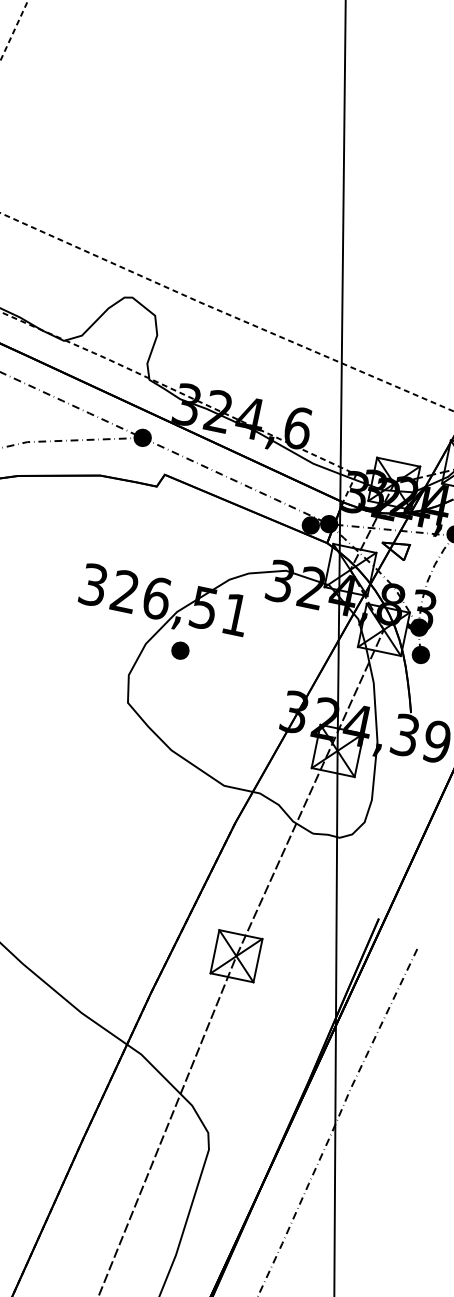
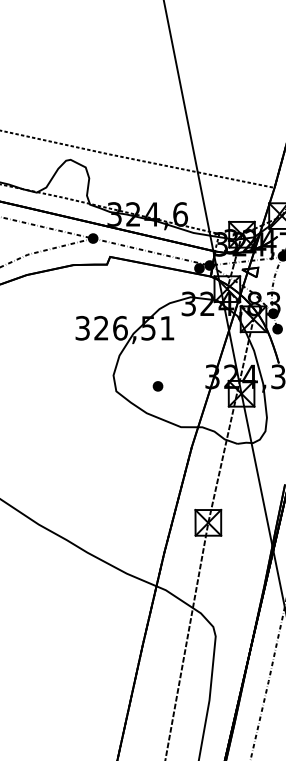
part: (179, 650) -> (157, 386), moved

